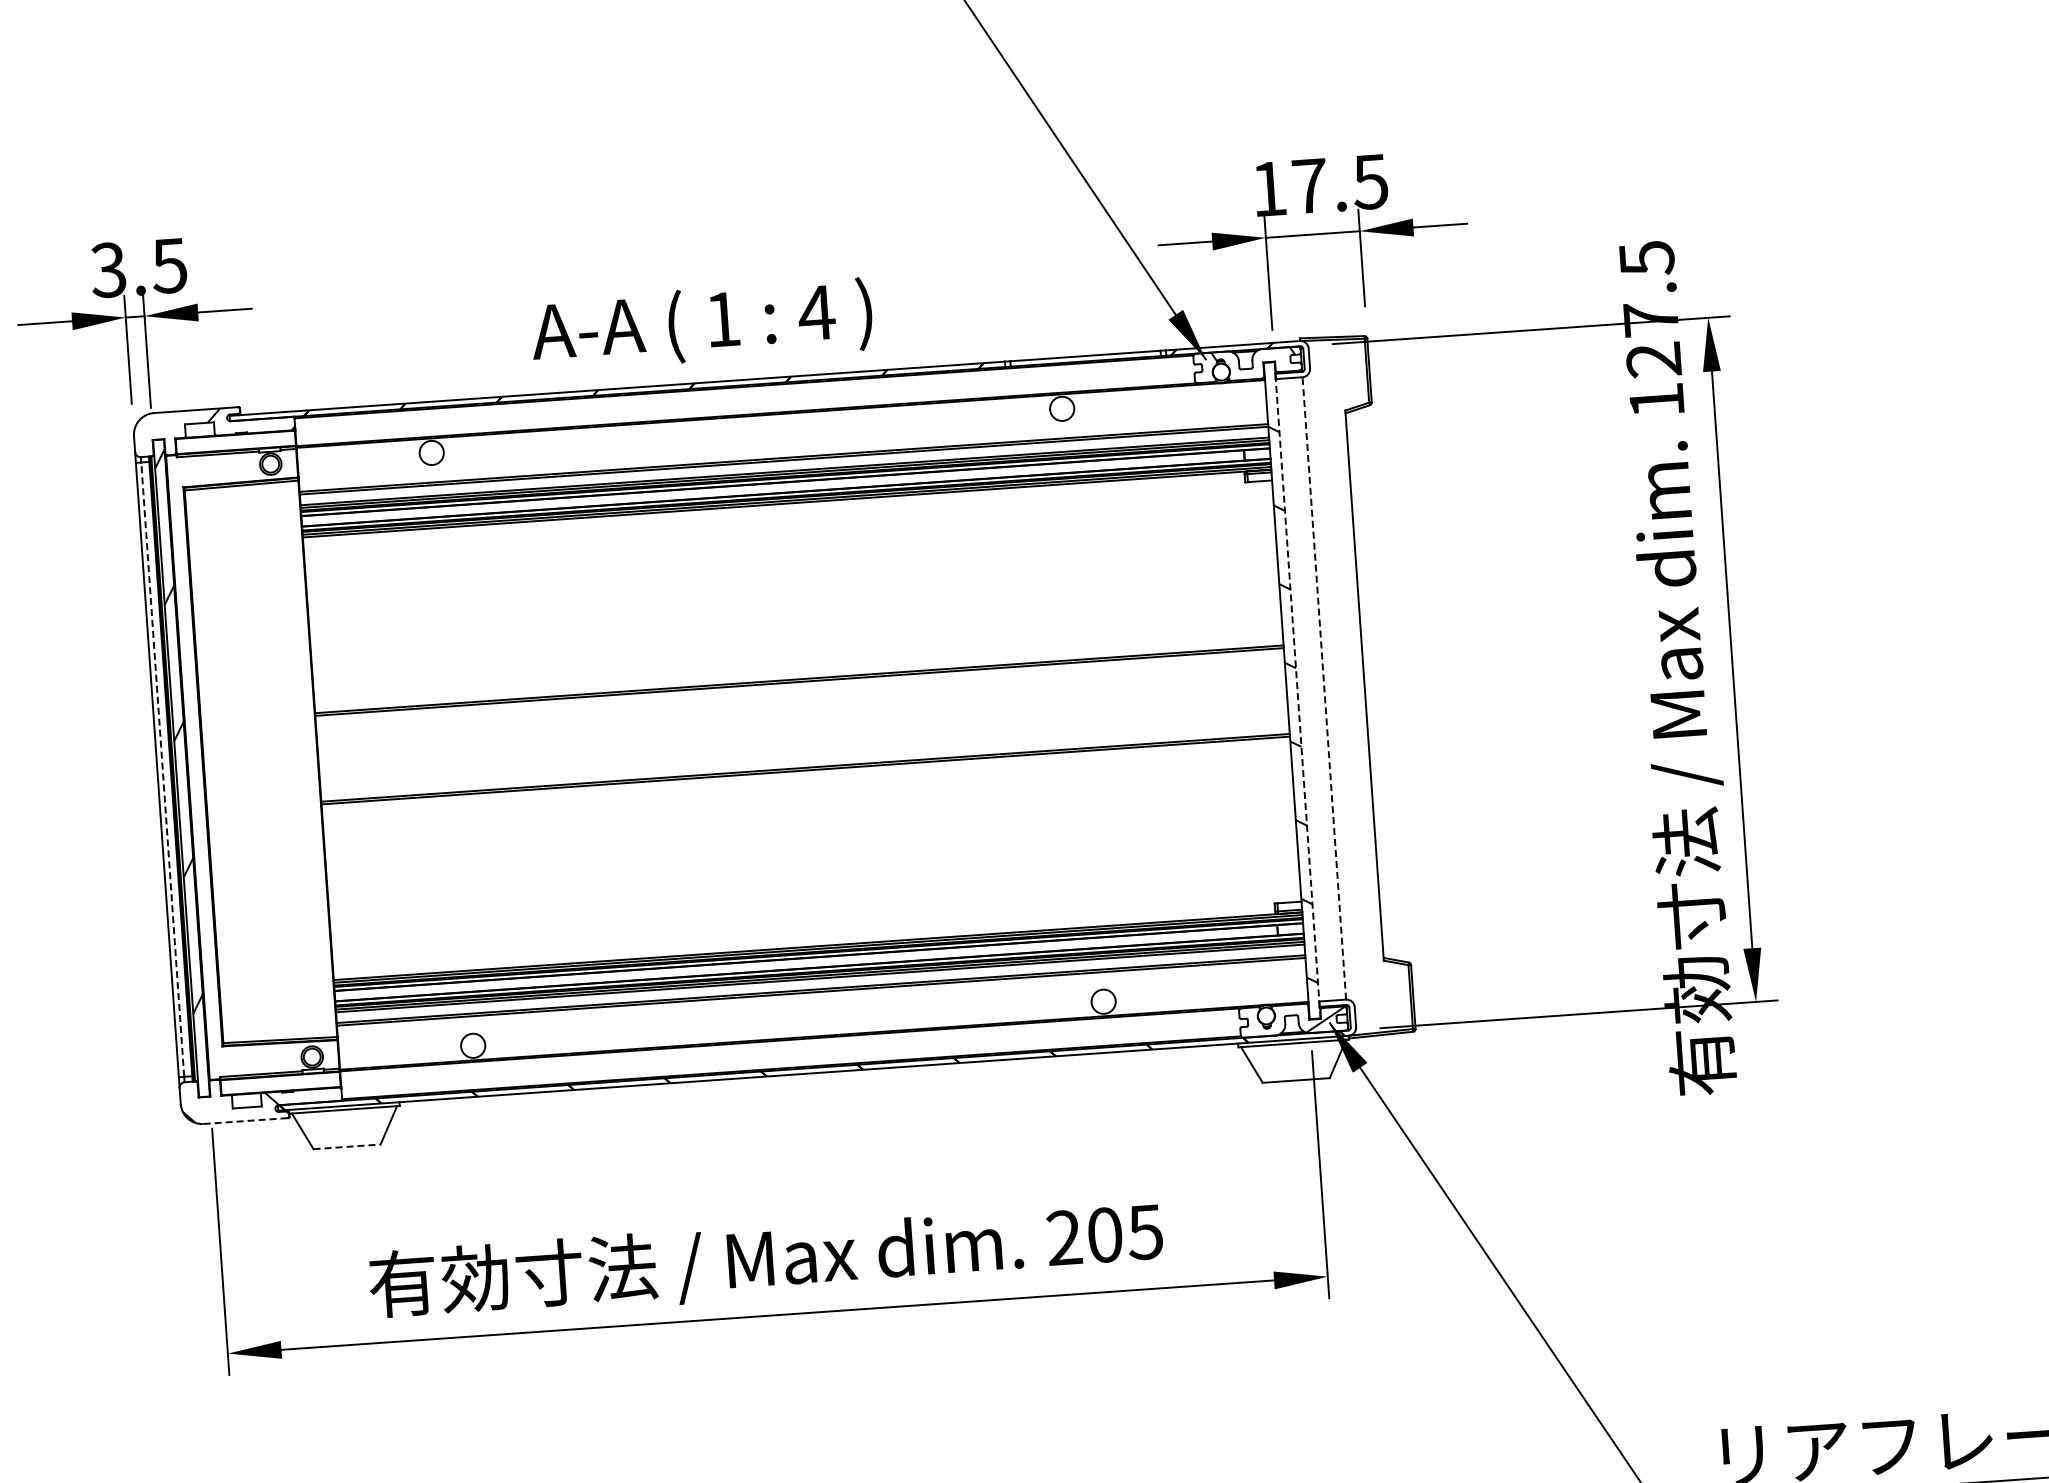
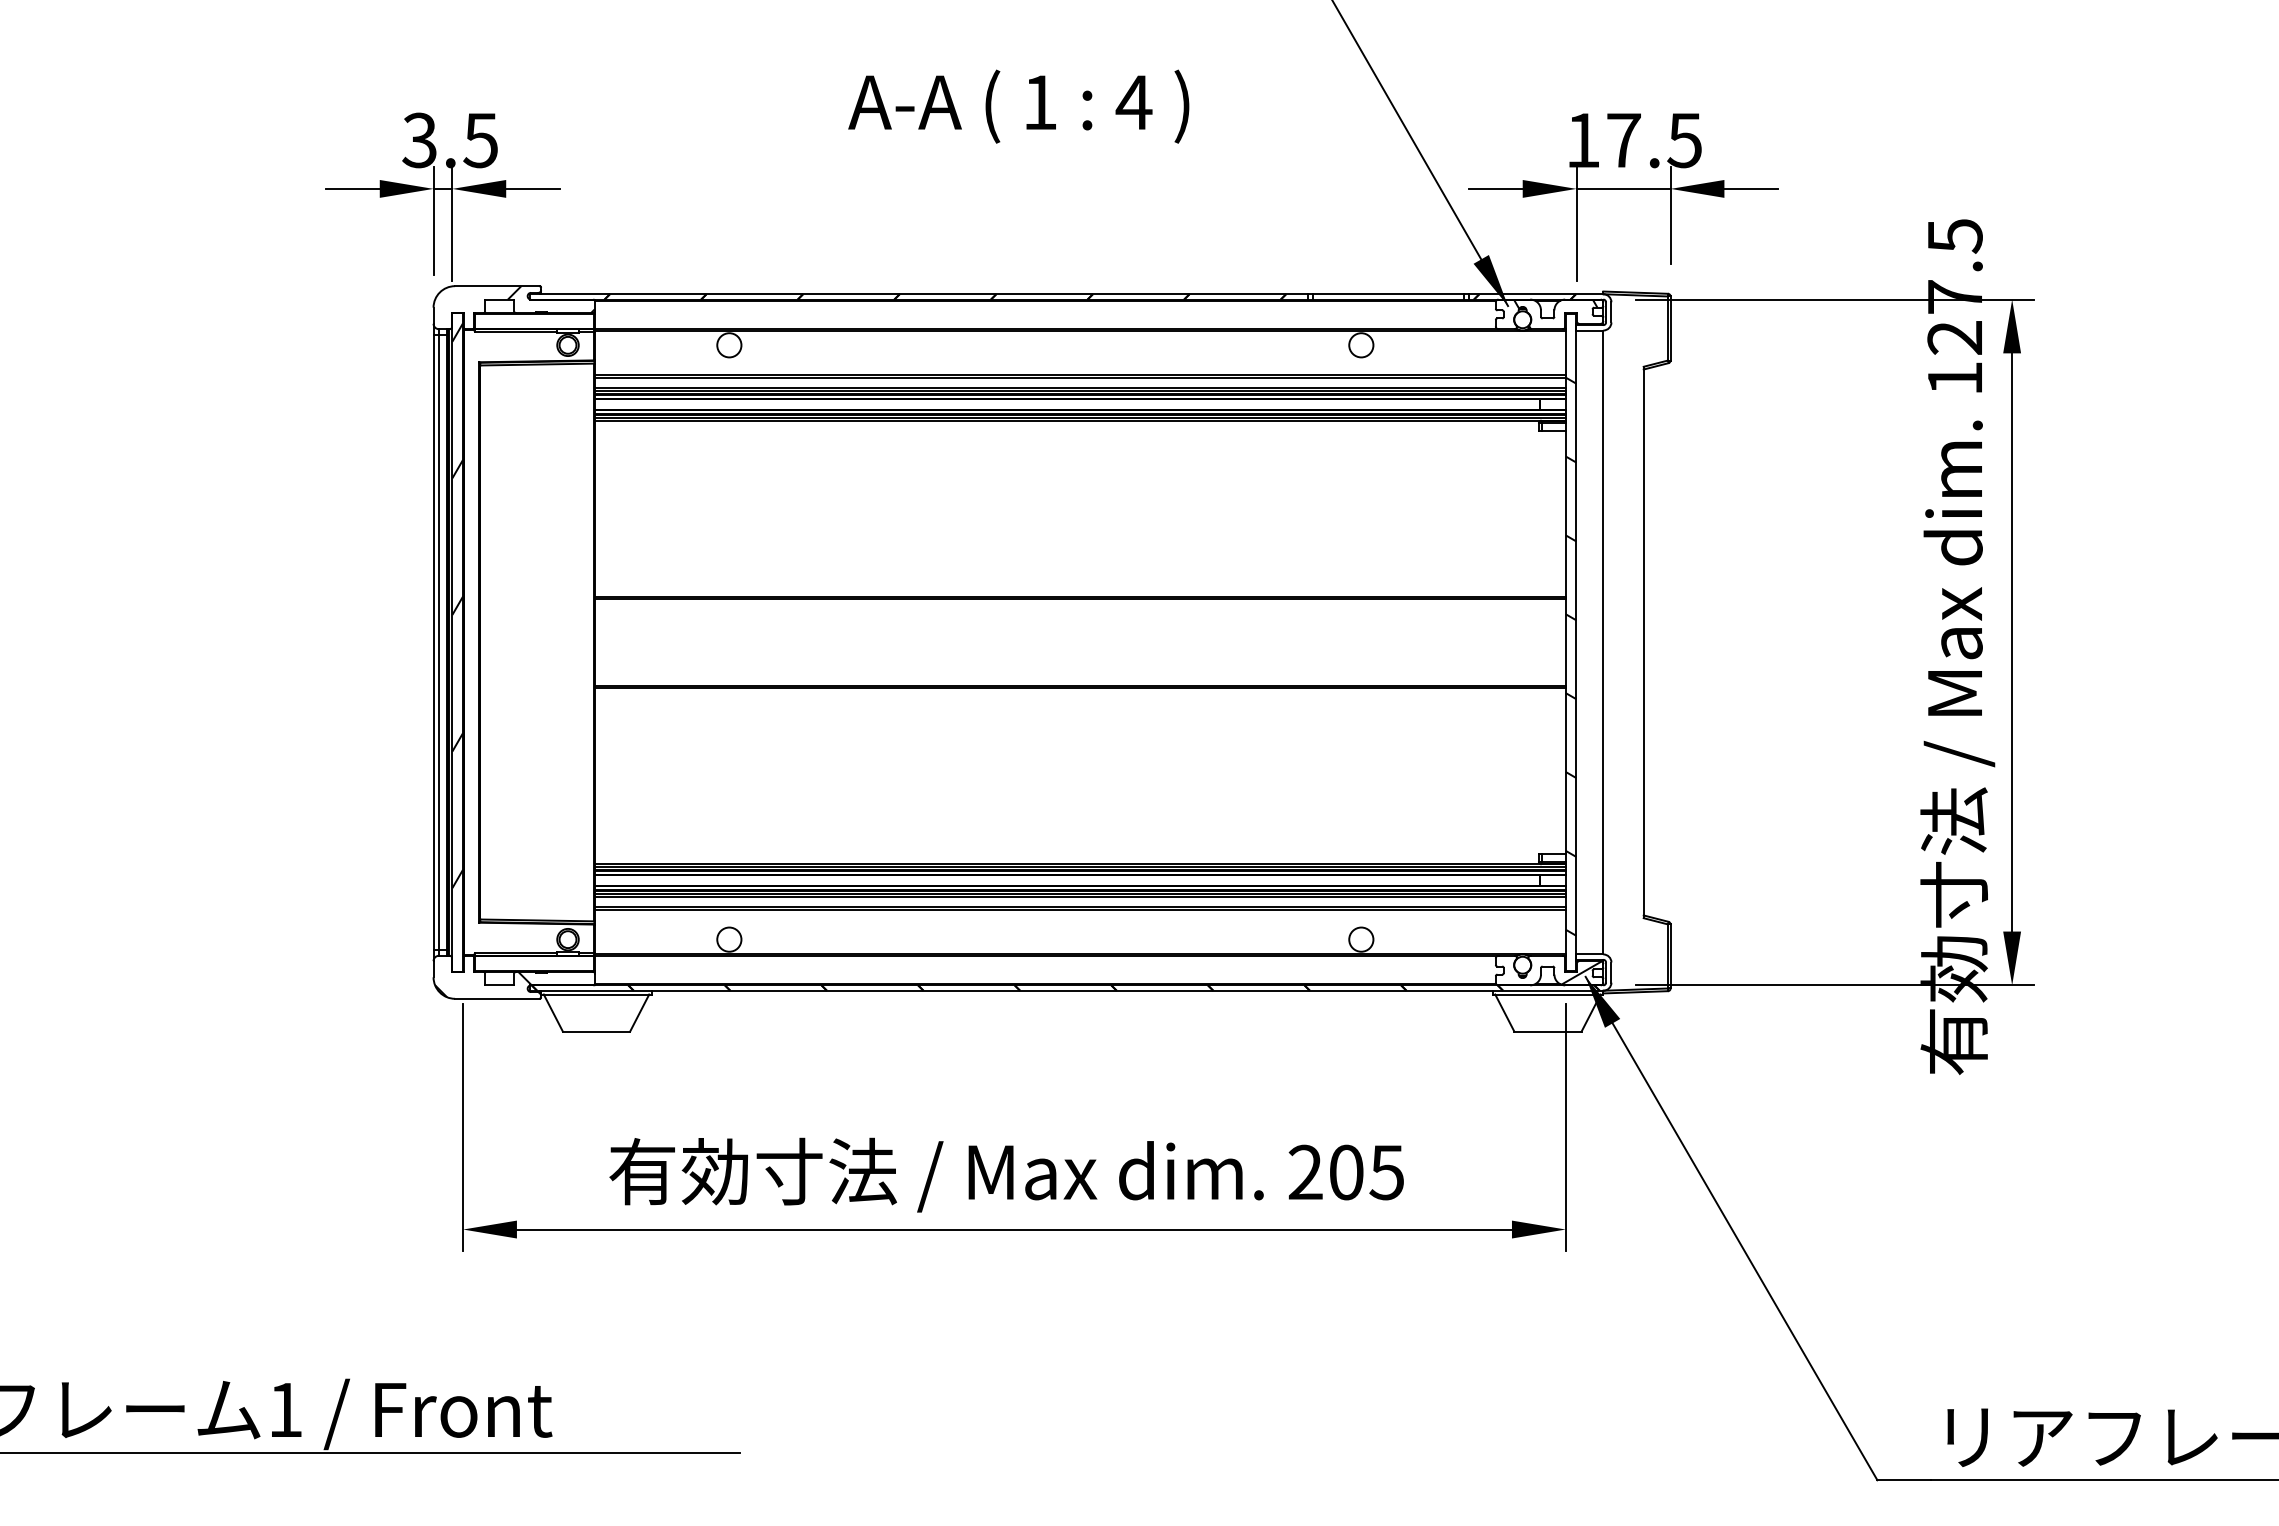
text: (701, 324) -> (1018, 106), moved
line: (1324, 688) -> (1603, 642), dashed -> solid
line: (1297, 690) -> (1576, 642), dashed -> solid
line: (162, 769) -> (438, 642), dashed -> solid
line: (246, 1120) -> (497, 998), dashed -> solid
line: (347, 1146) -> (596, 1031), dashed -> solid

